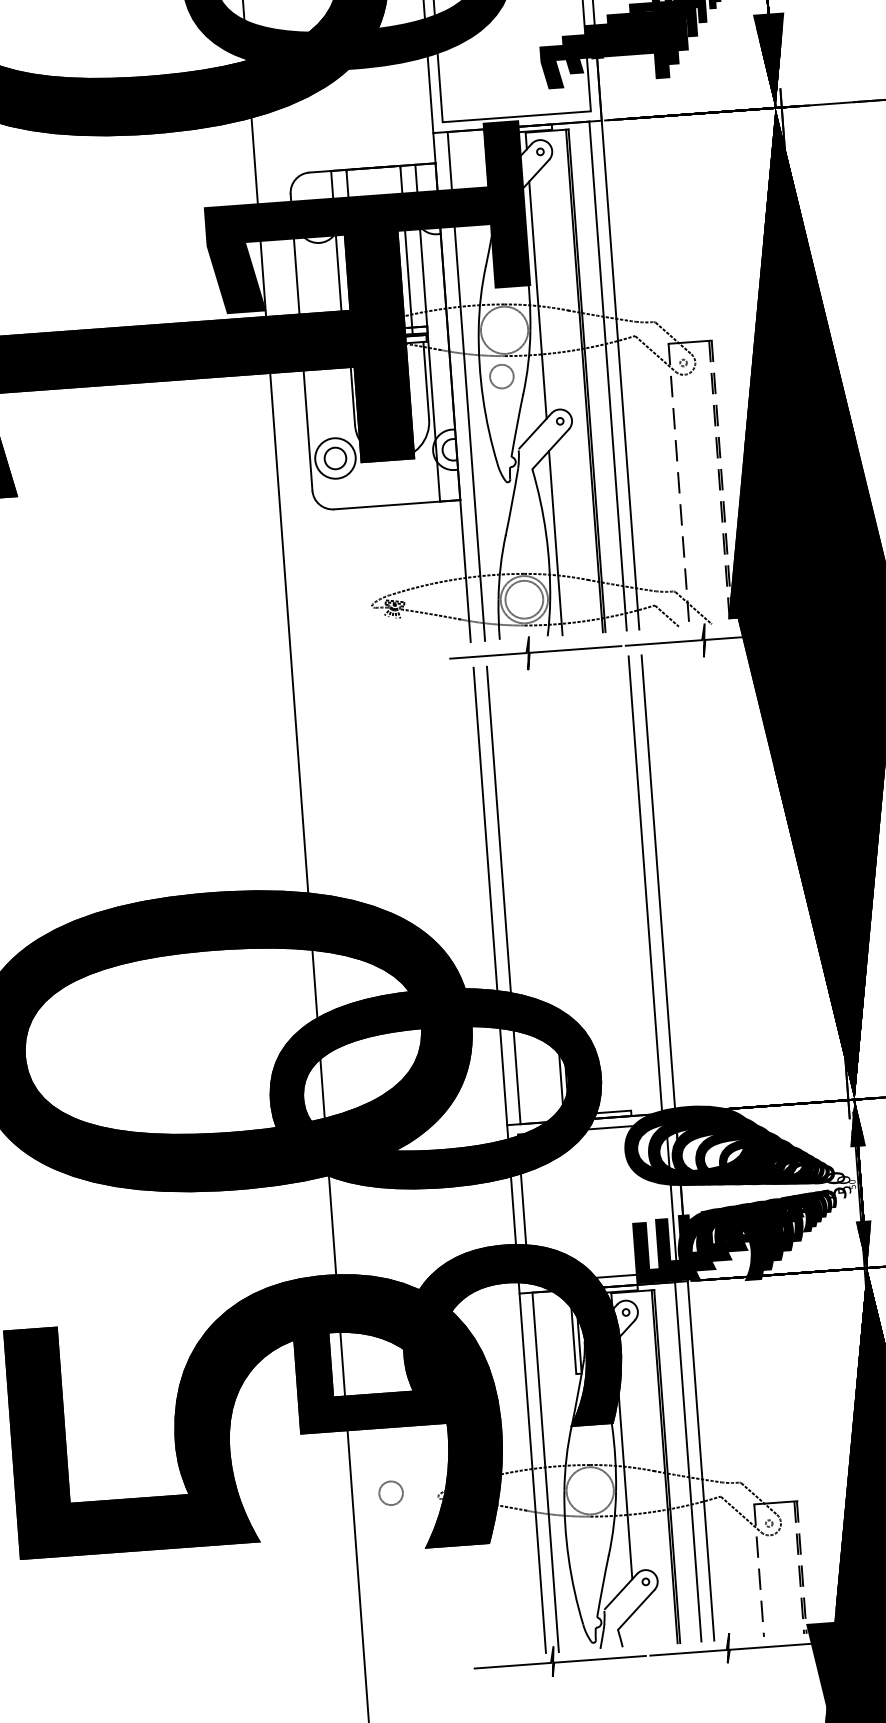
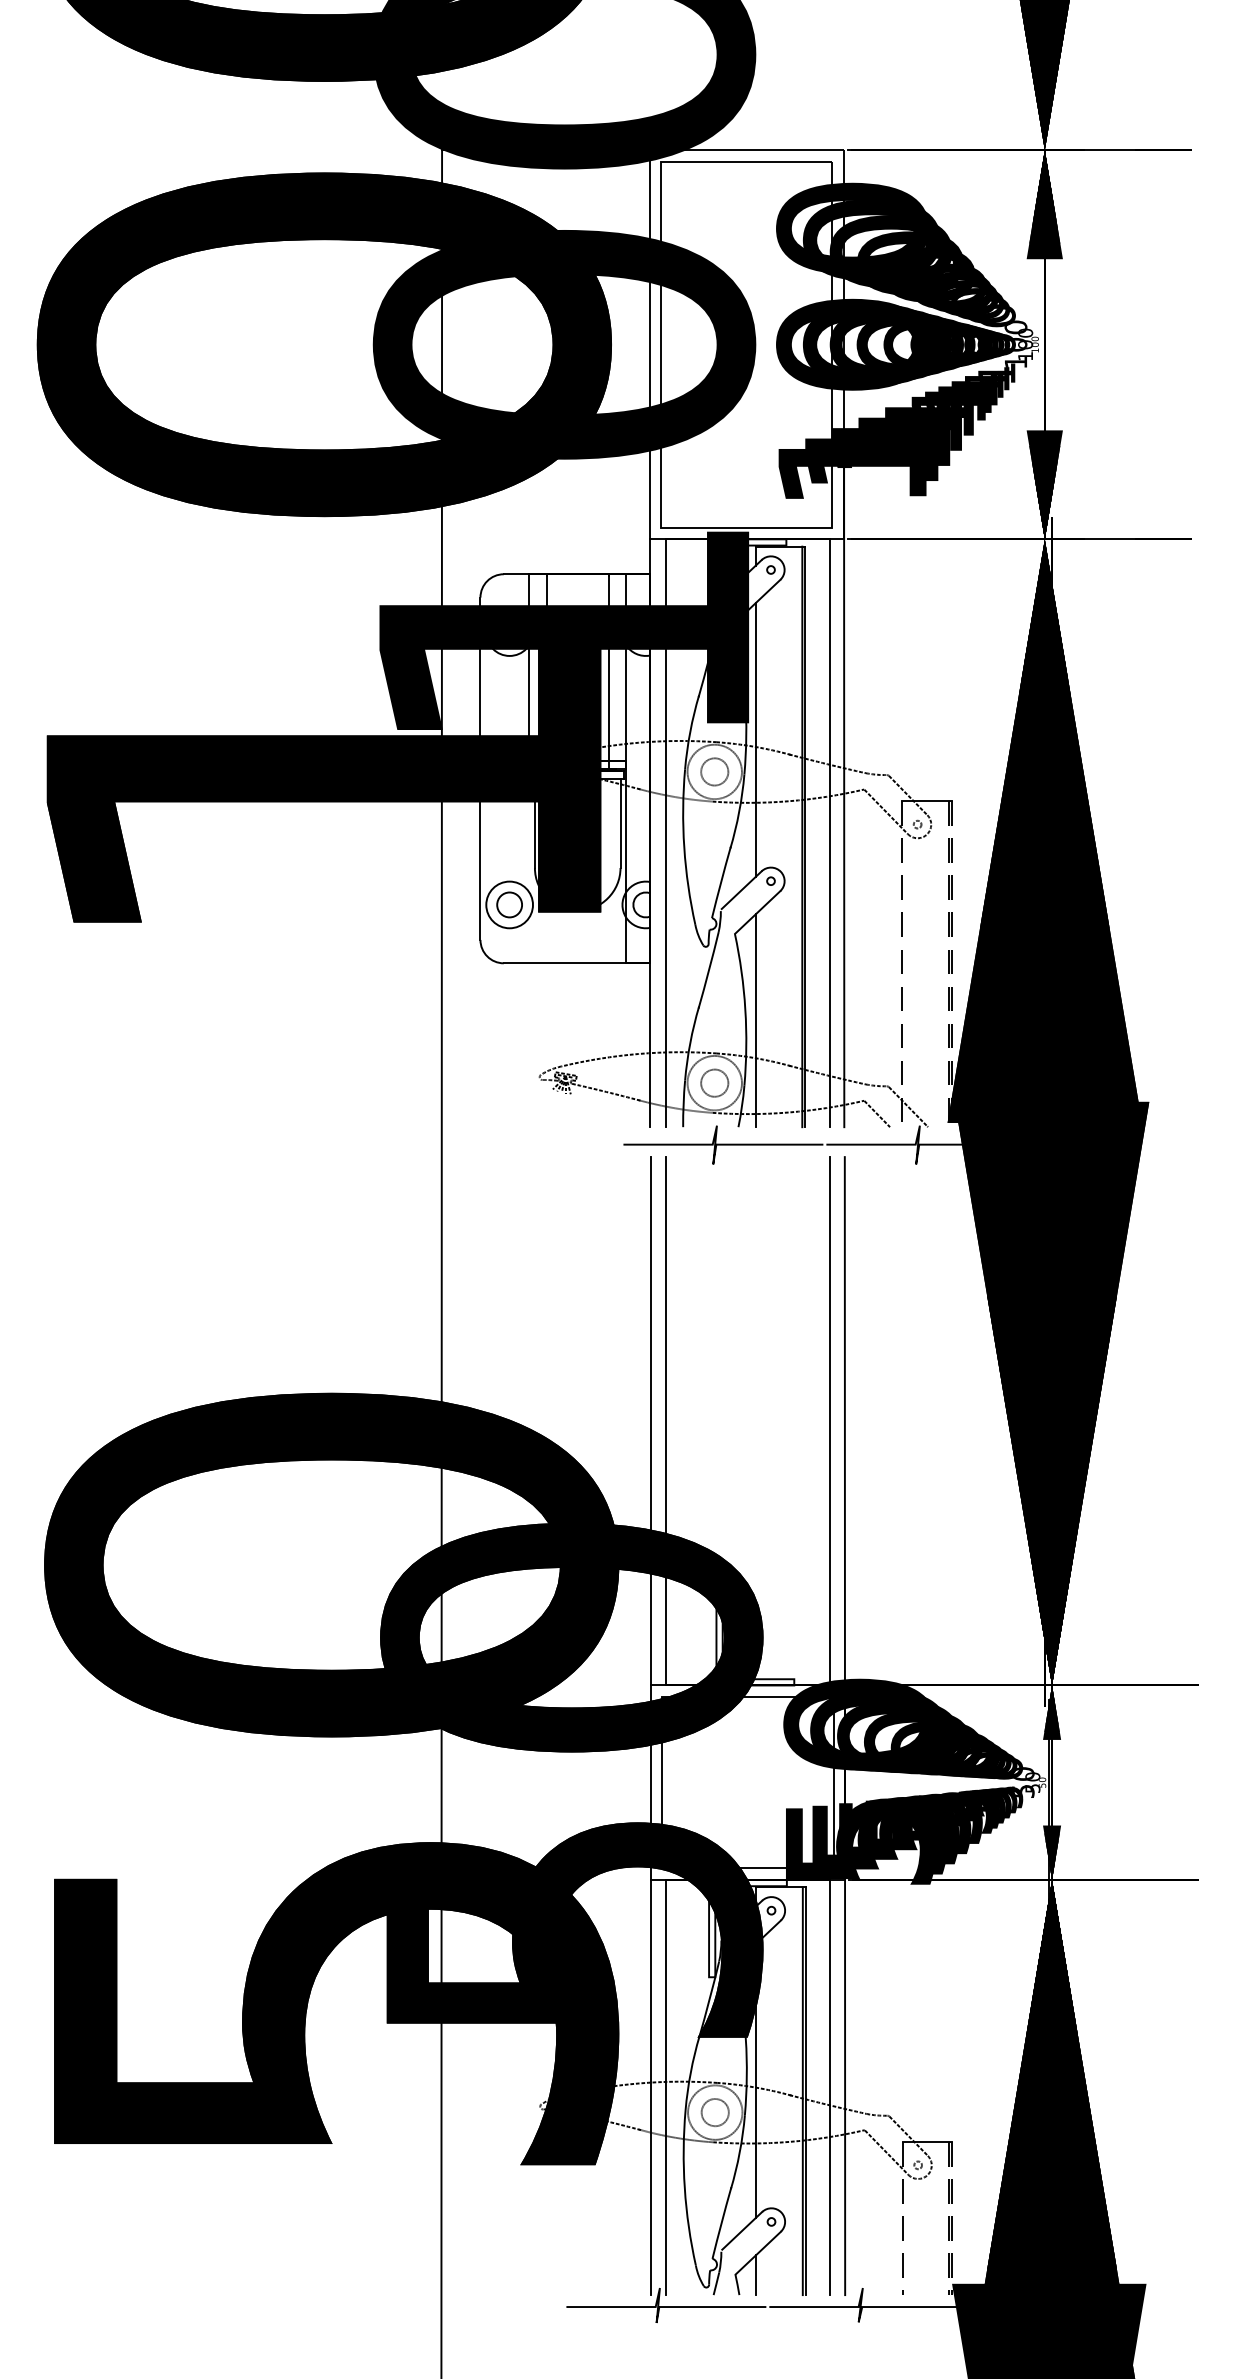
circle: (501, 376) -> (714, 771), moved
circle: (524, 599) -> (714, 1082), size x0.62
circle: (390, 1493) -> (714, 2112), moved
line: (636, 1629) -> (756, 2275), added

